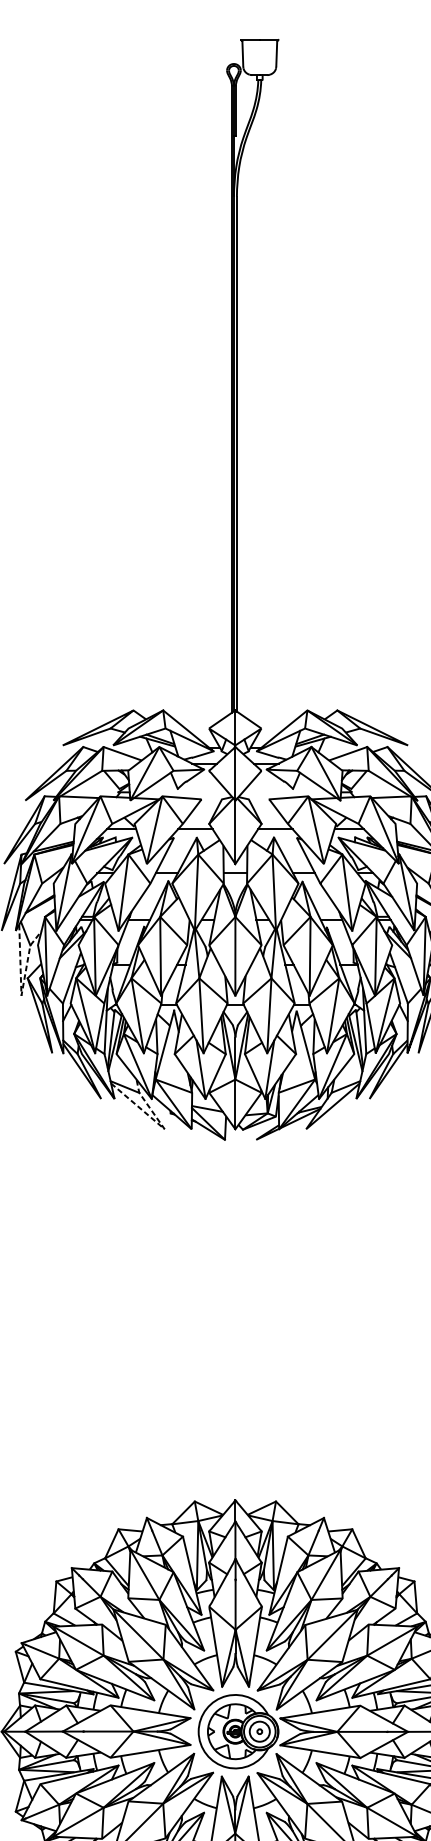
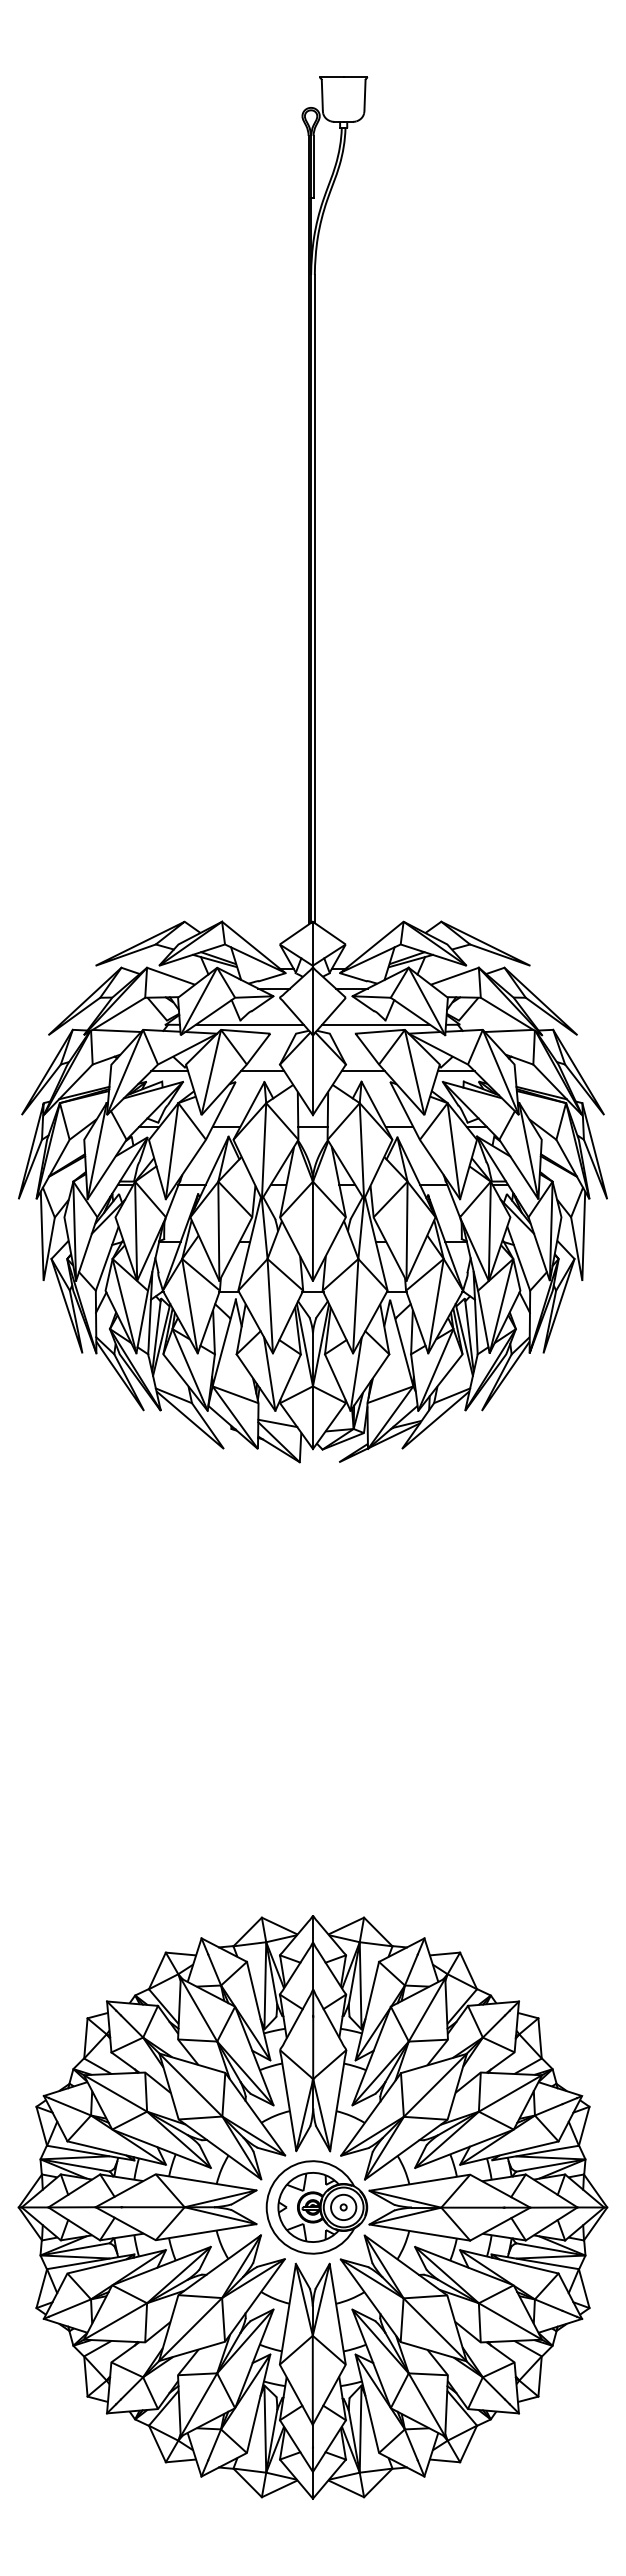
line: (184, 792) -> (249, 1024), added
line: (285, 792) -> (376, 1024), added
line: (21, 996) -> (43, 1281), dashed -> solid
line: (161, 1126) -> (219, 1445), dashed -> solid

